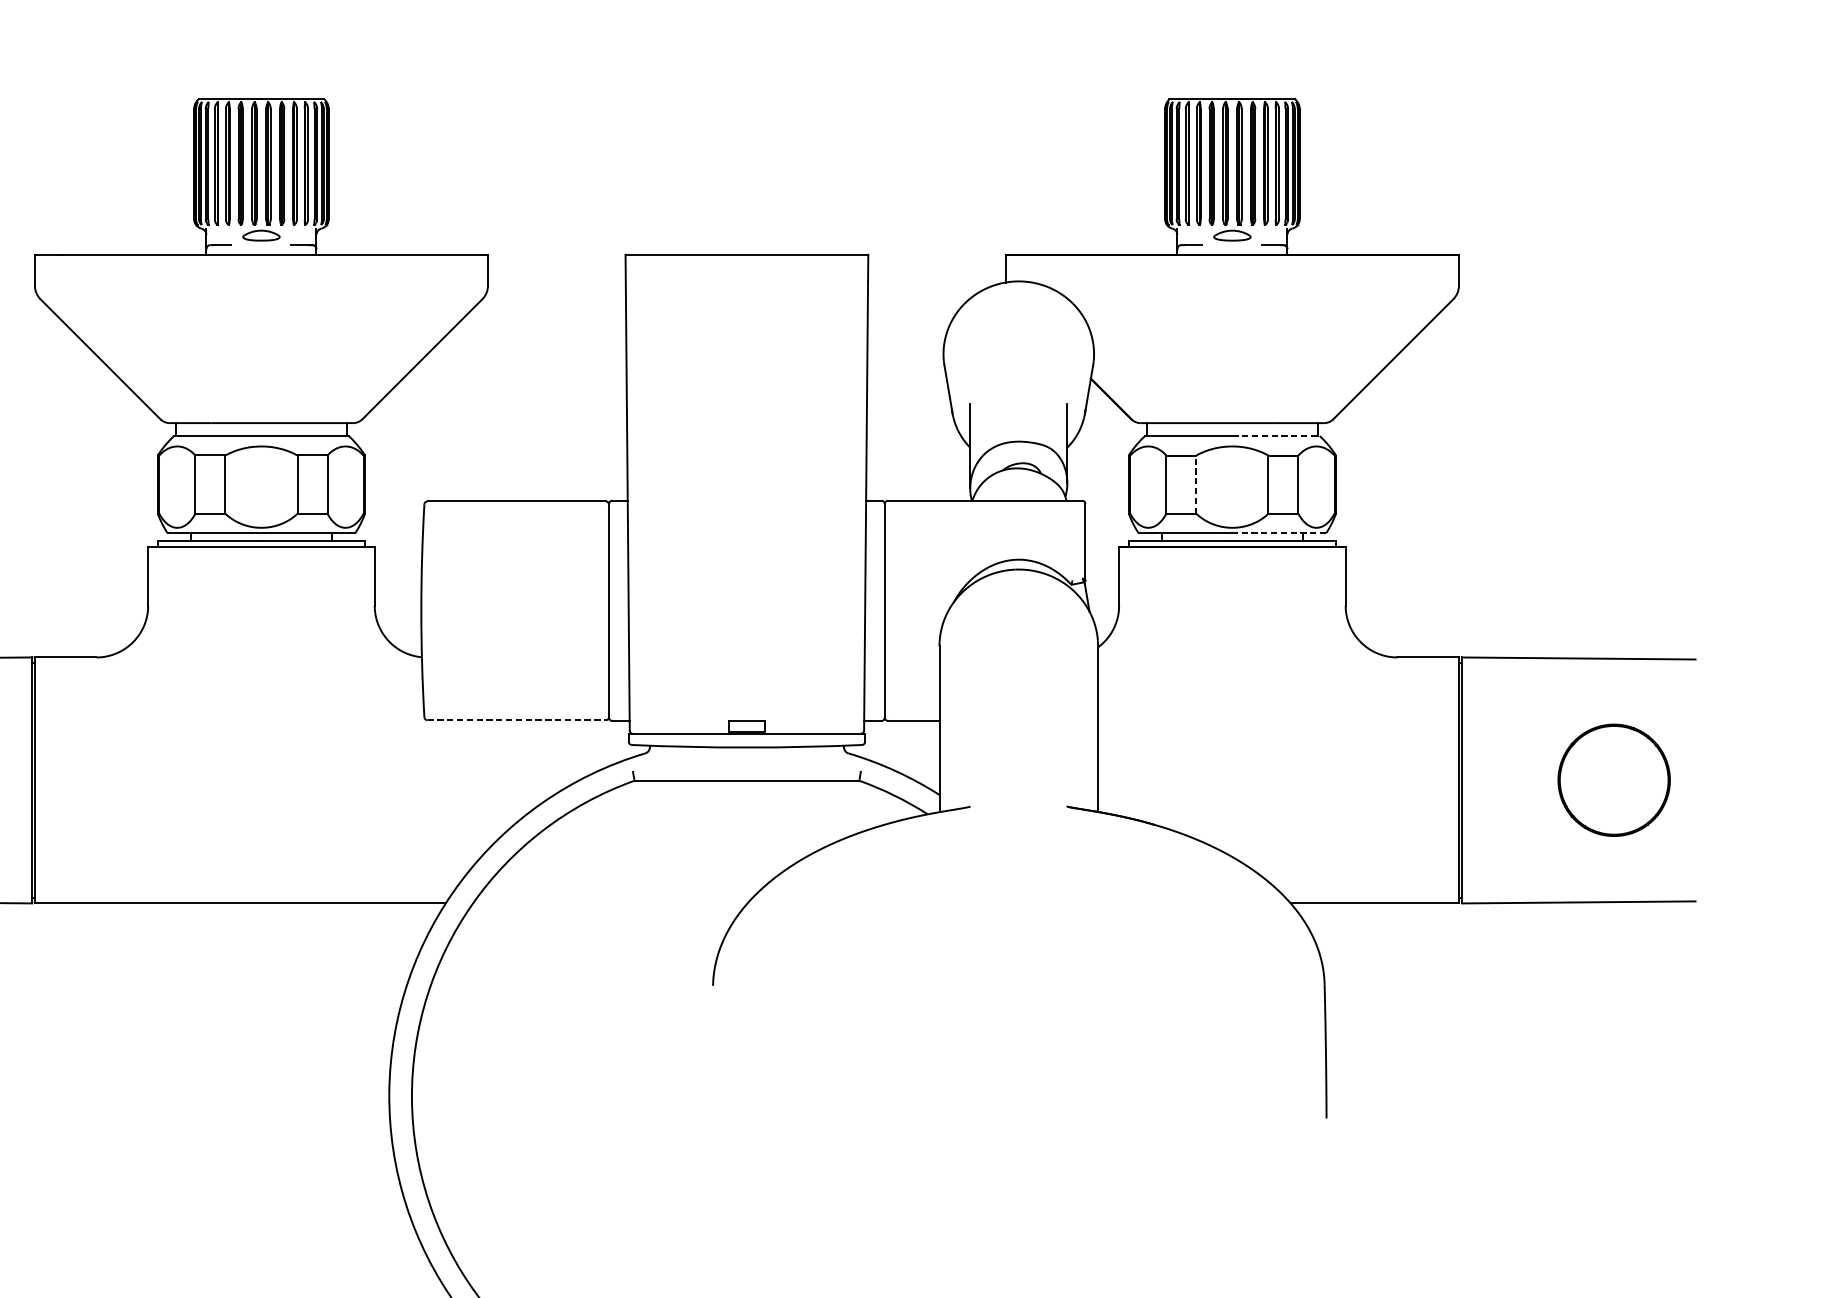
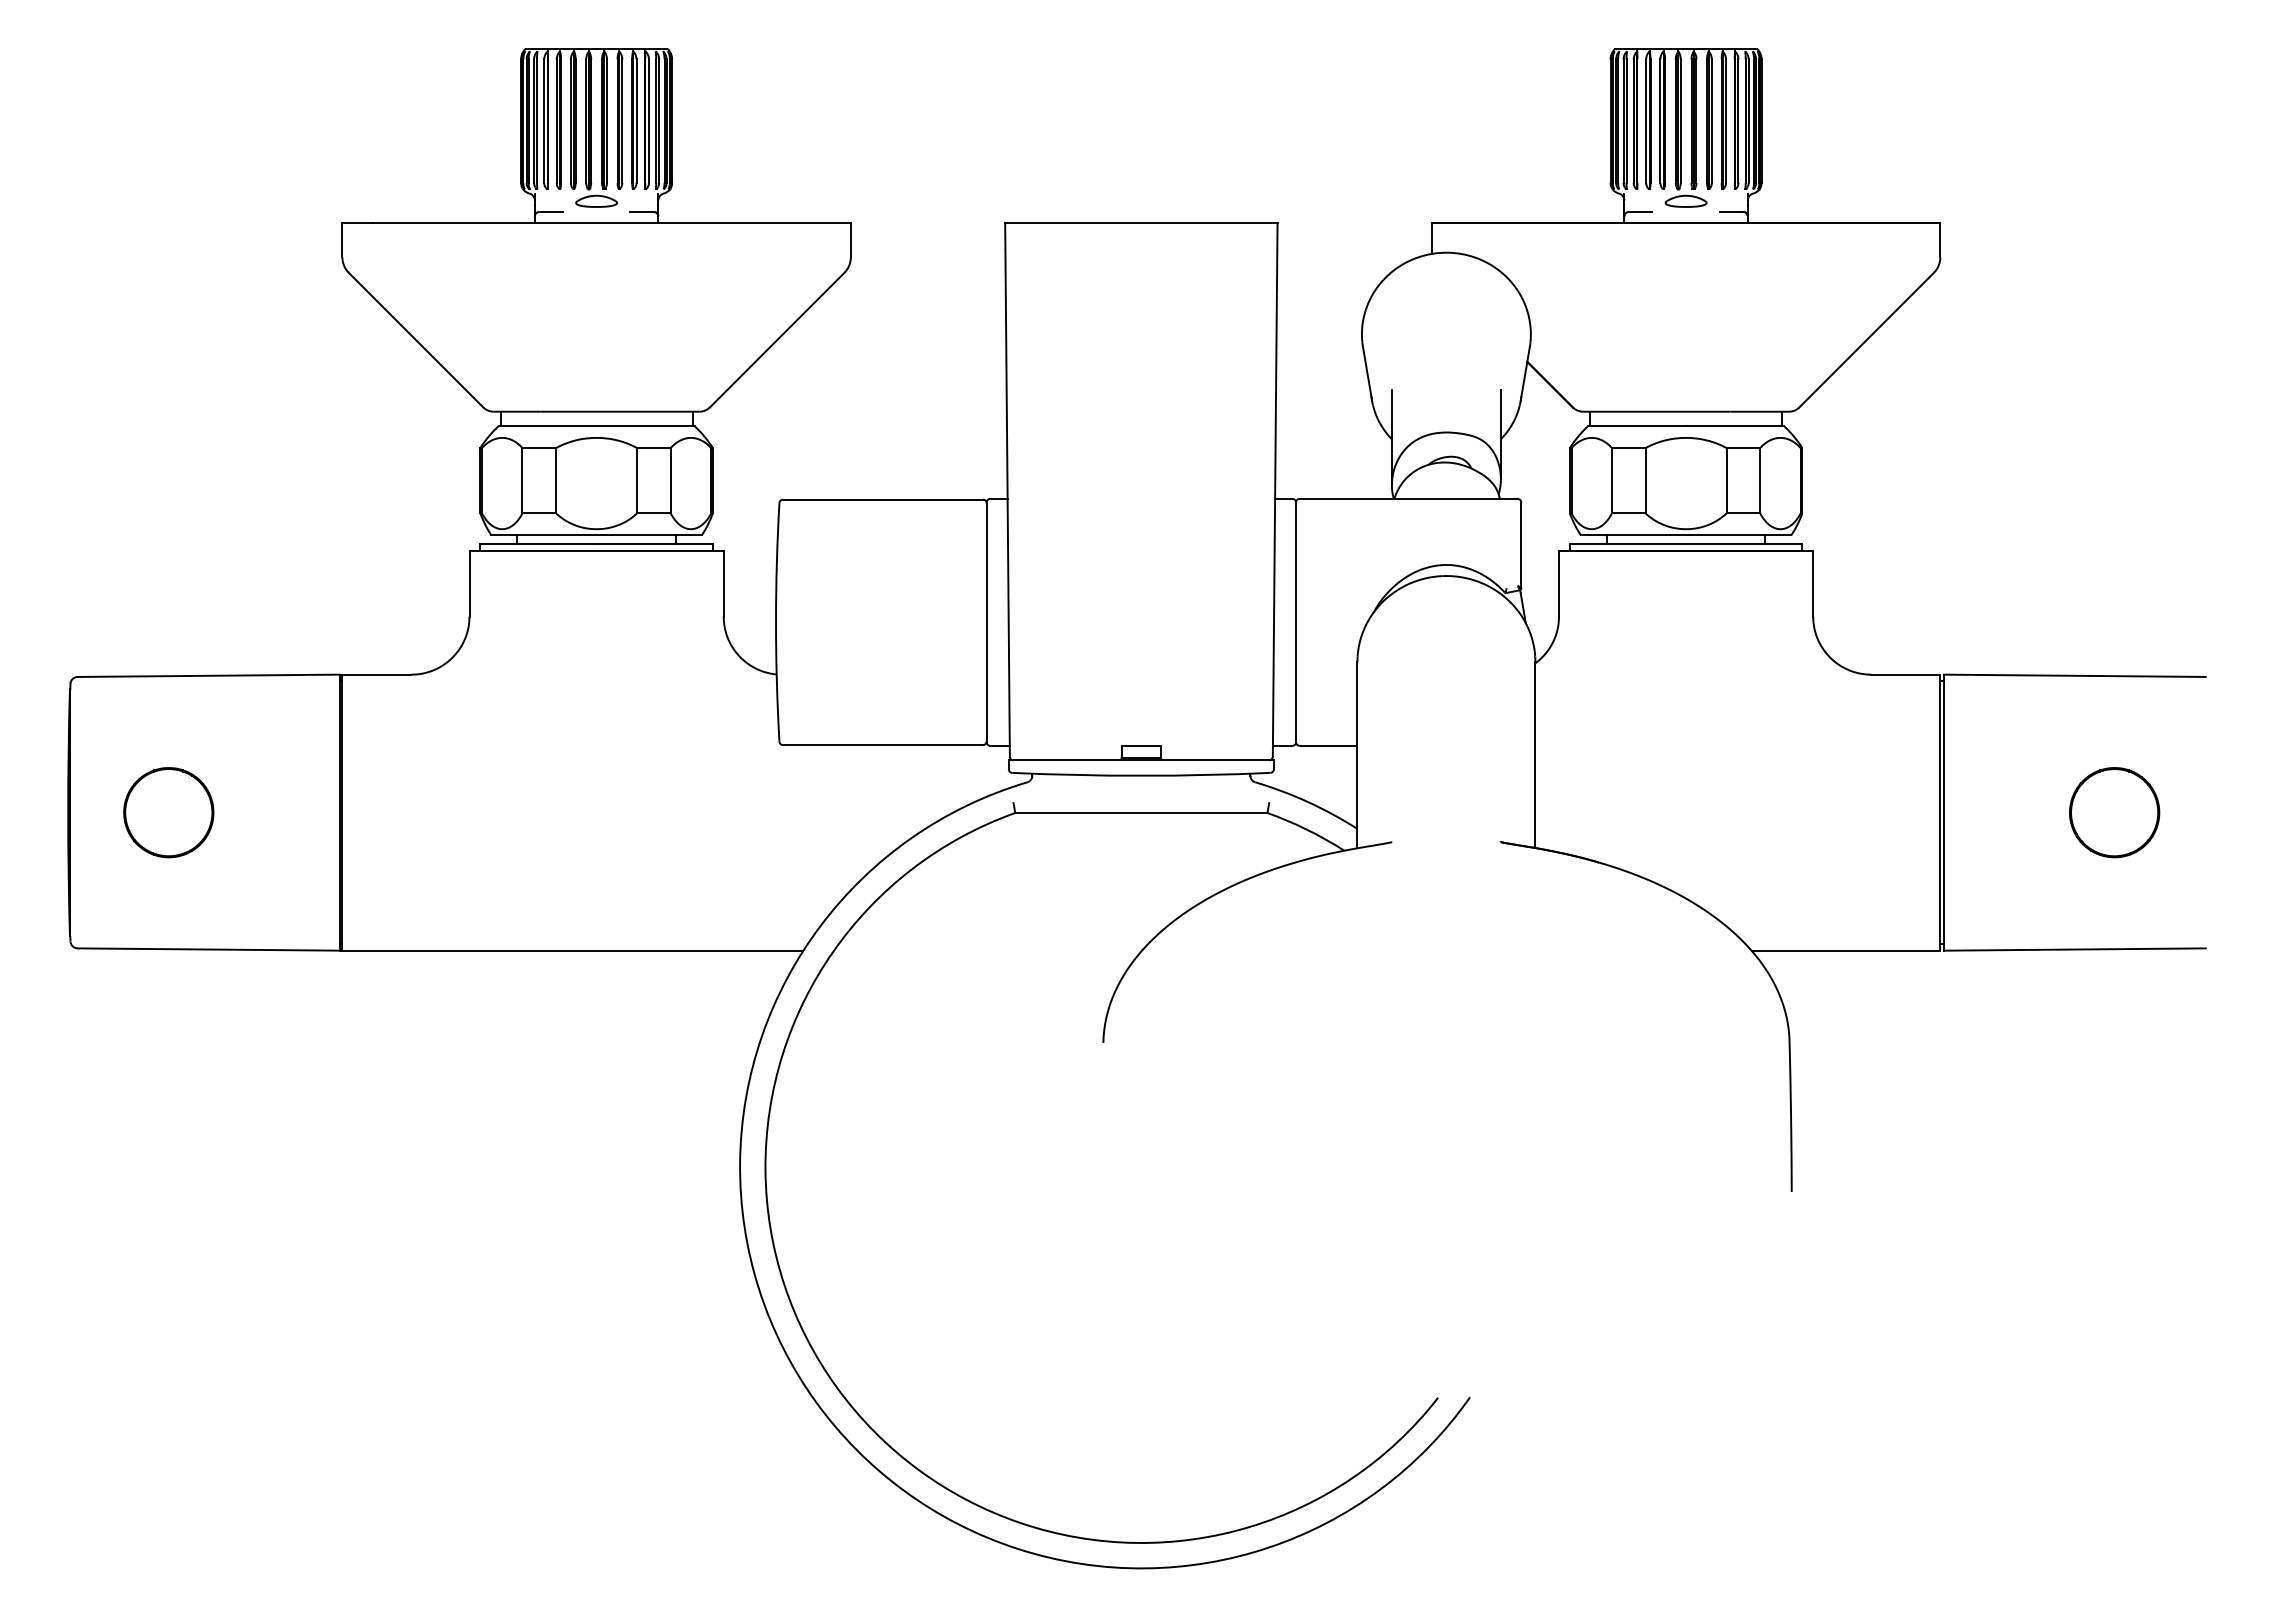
line: (1276, 436) -> (1735, 426), dashed -> solid
line: (1196, 484) -> (1645, 480), dashed -> solid
line: (1279, 533) -> (1738, 535), dashed -> solid
line: (517, 720) -> (883, 745), dashed -> solid
part: (1614, 780) -> (2114, 812), size x0.71

